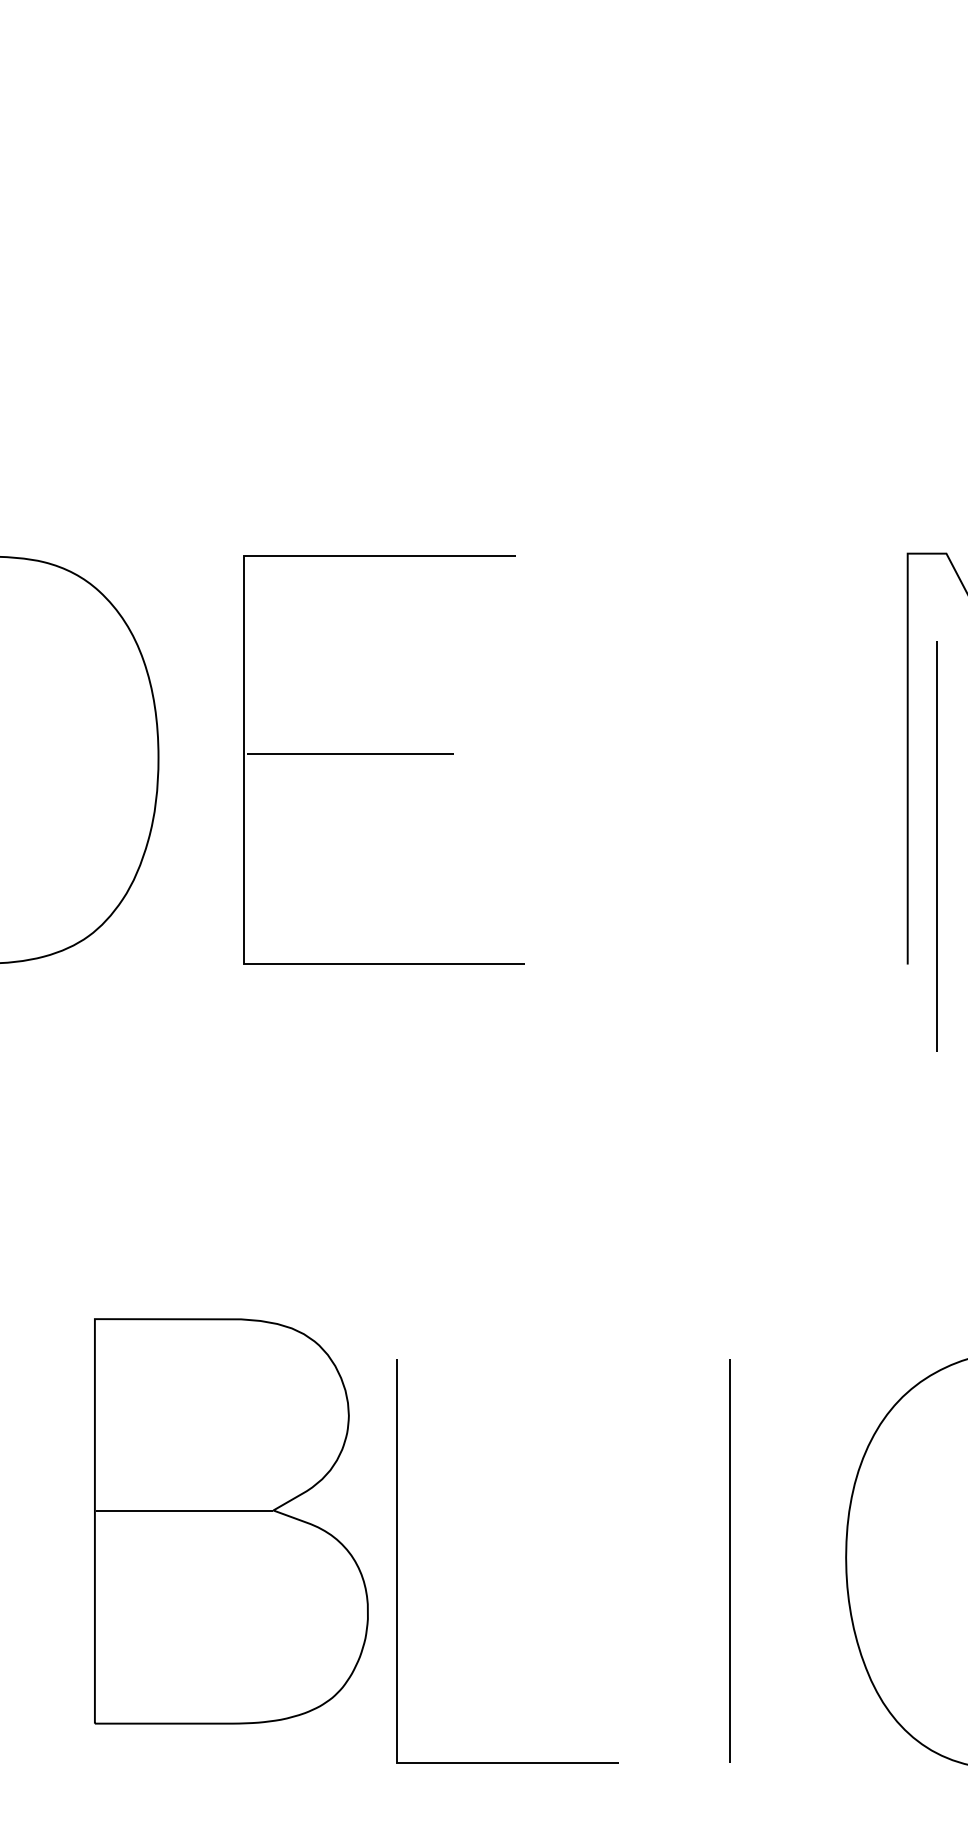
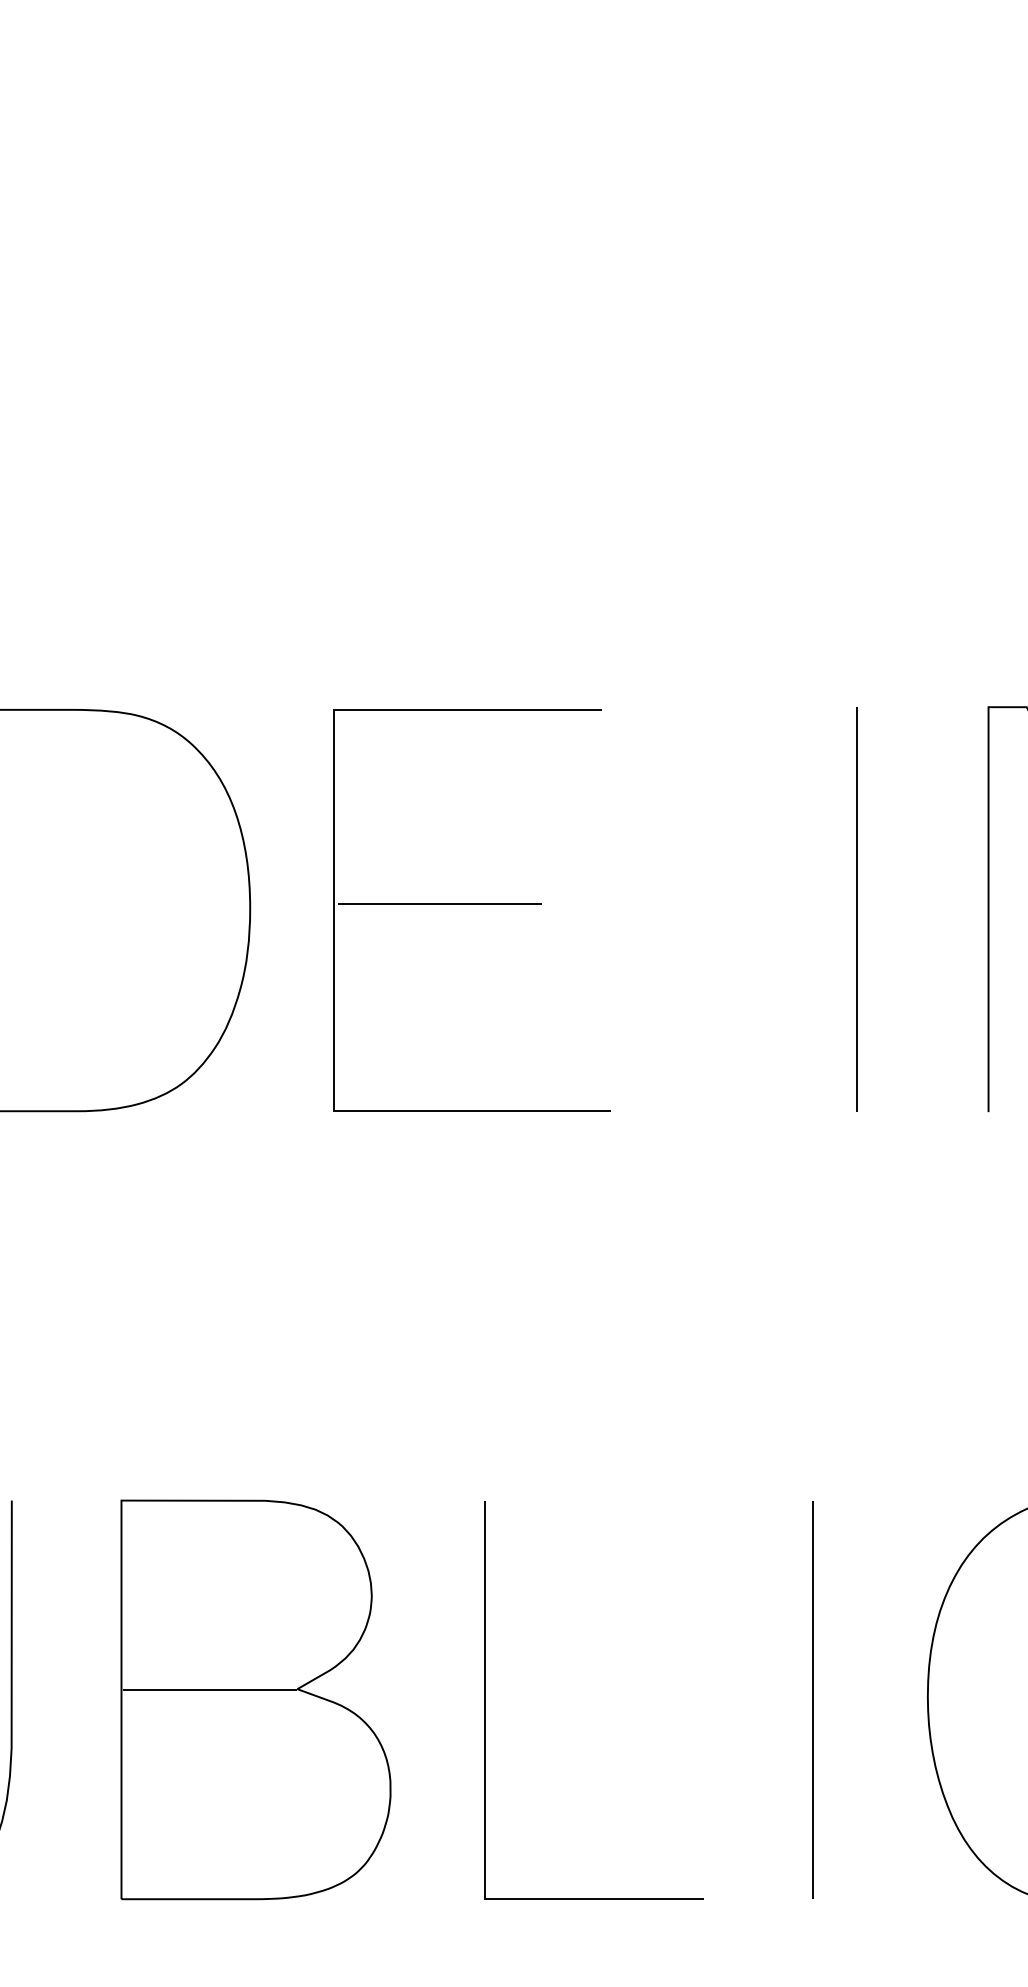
line: (937, 846) -> (856, 909), moved
part: (230, 1520) -> (255, 1699), moved

